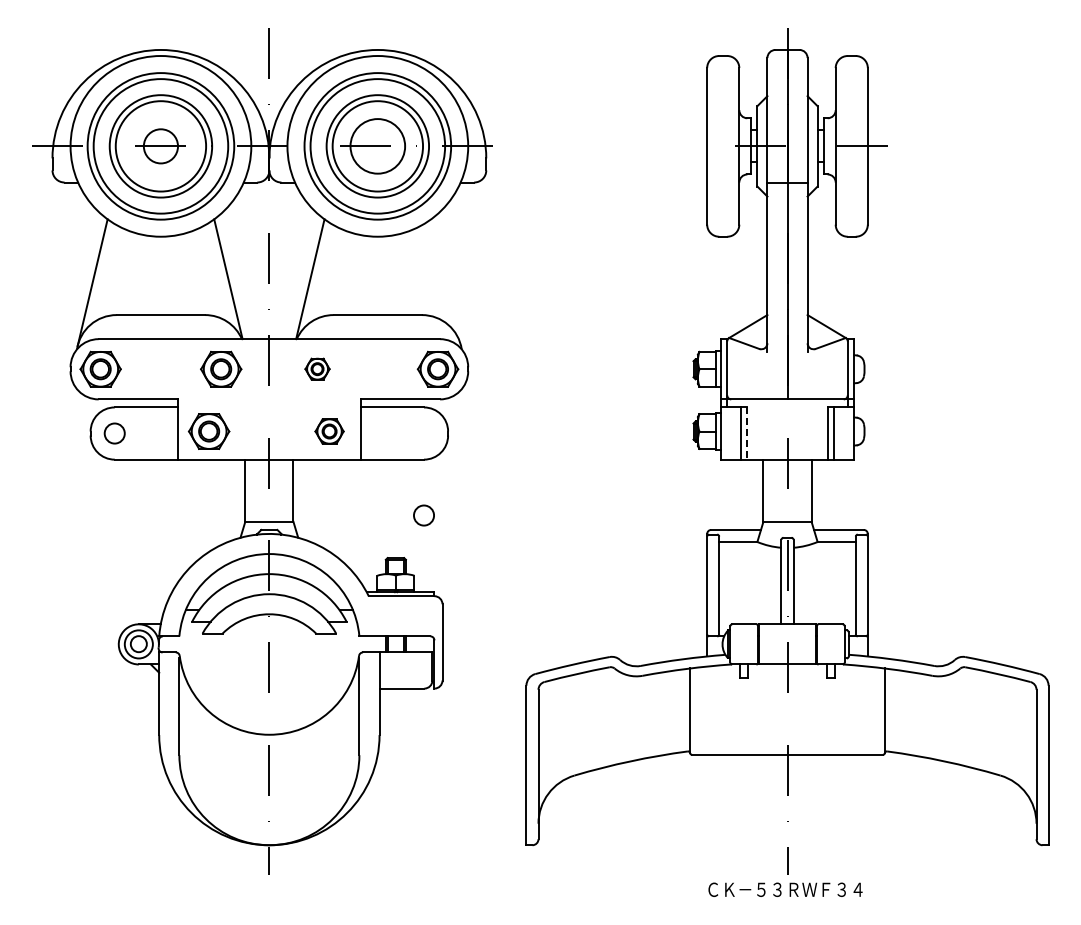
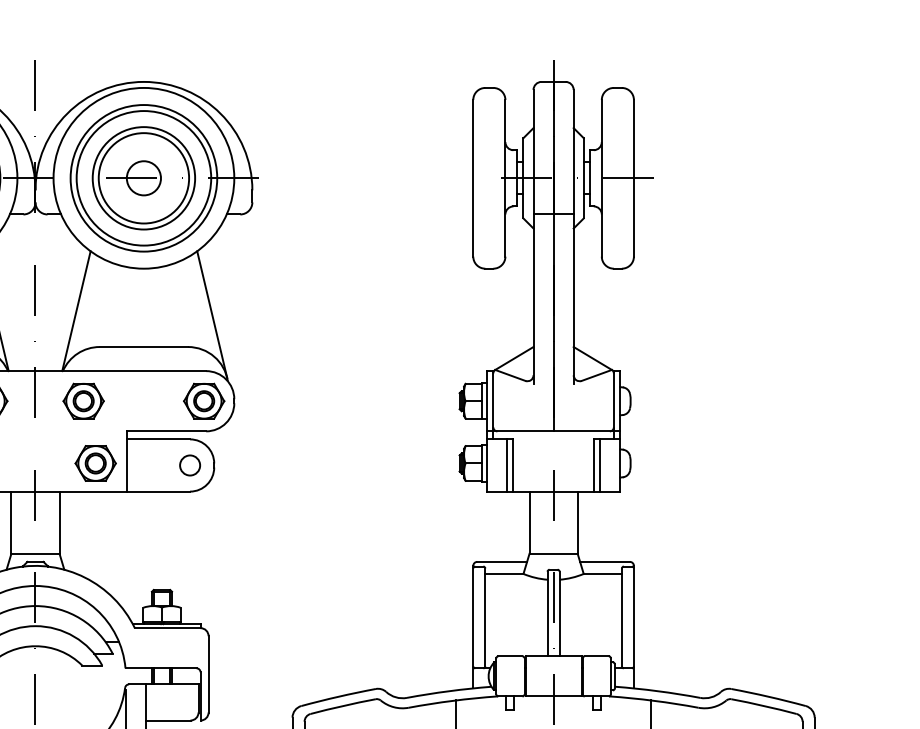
circle: (377, 146) -> (143, 178), size x0.62
line: (446, 282) -> (212, 314), added
part: (317, 368) -> (83, 400), size x1.67
part: (329, 431) -> (95, 463), size x1.43
line: (747, 434) -> (513, 466), dashed -> solid
circle: (423, 515) -> (189, 465), moved

